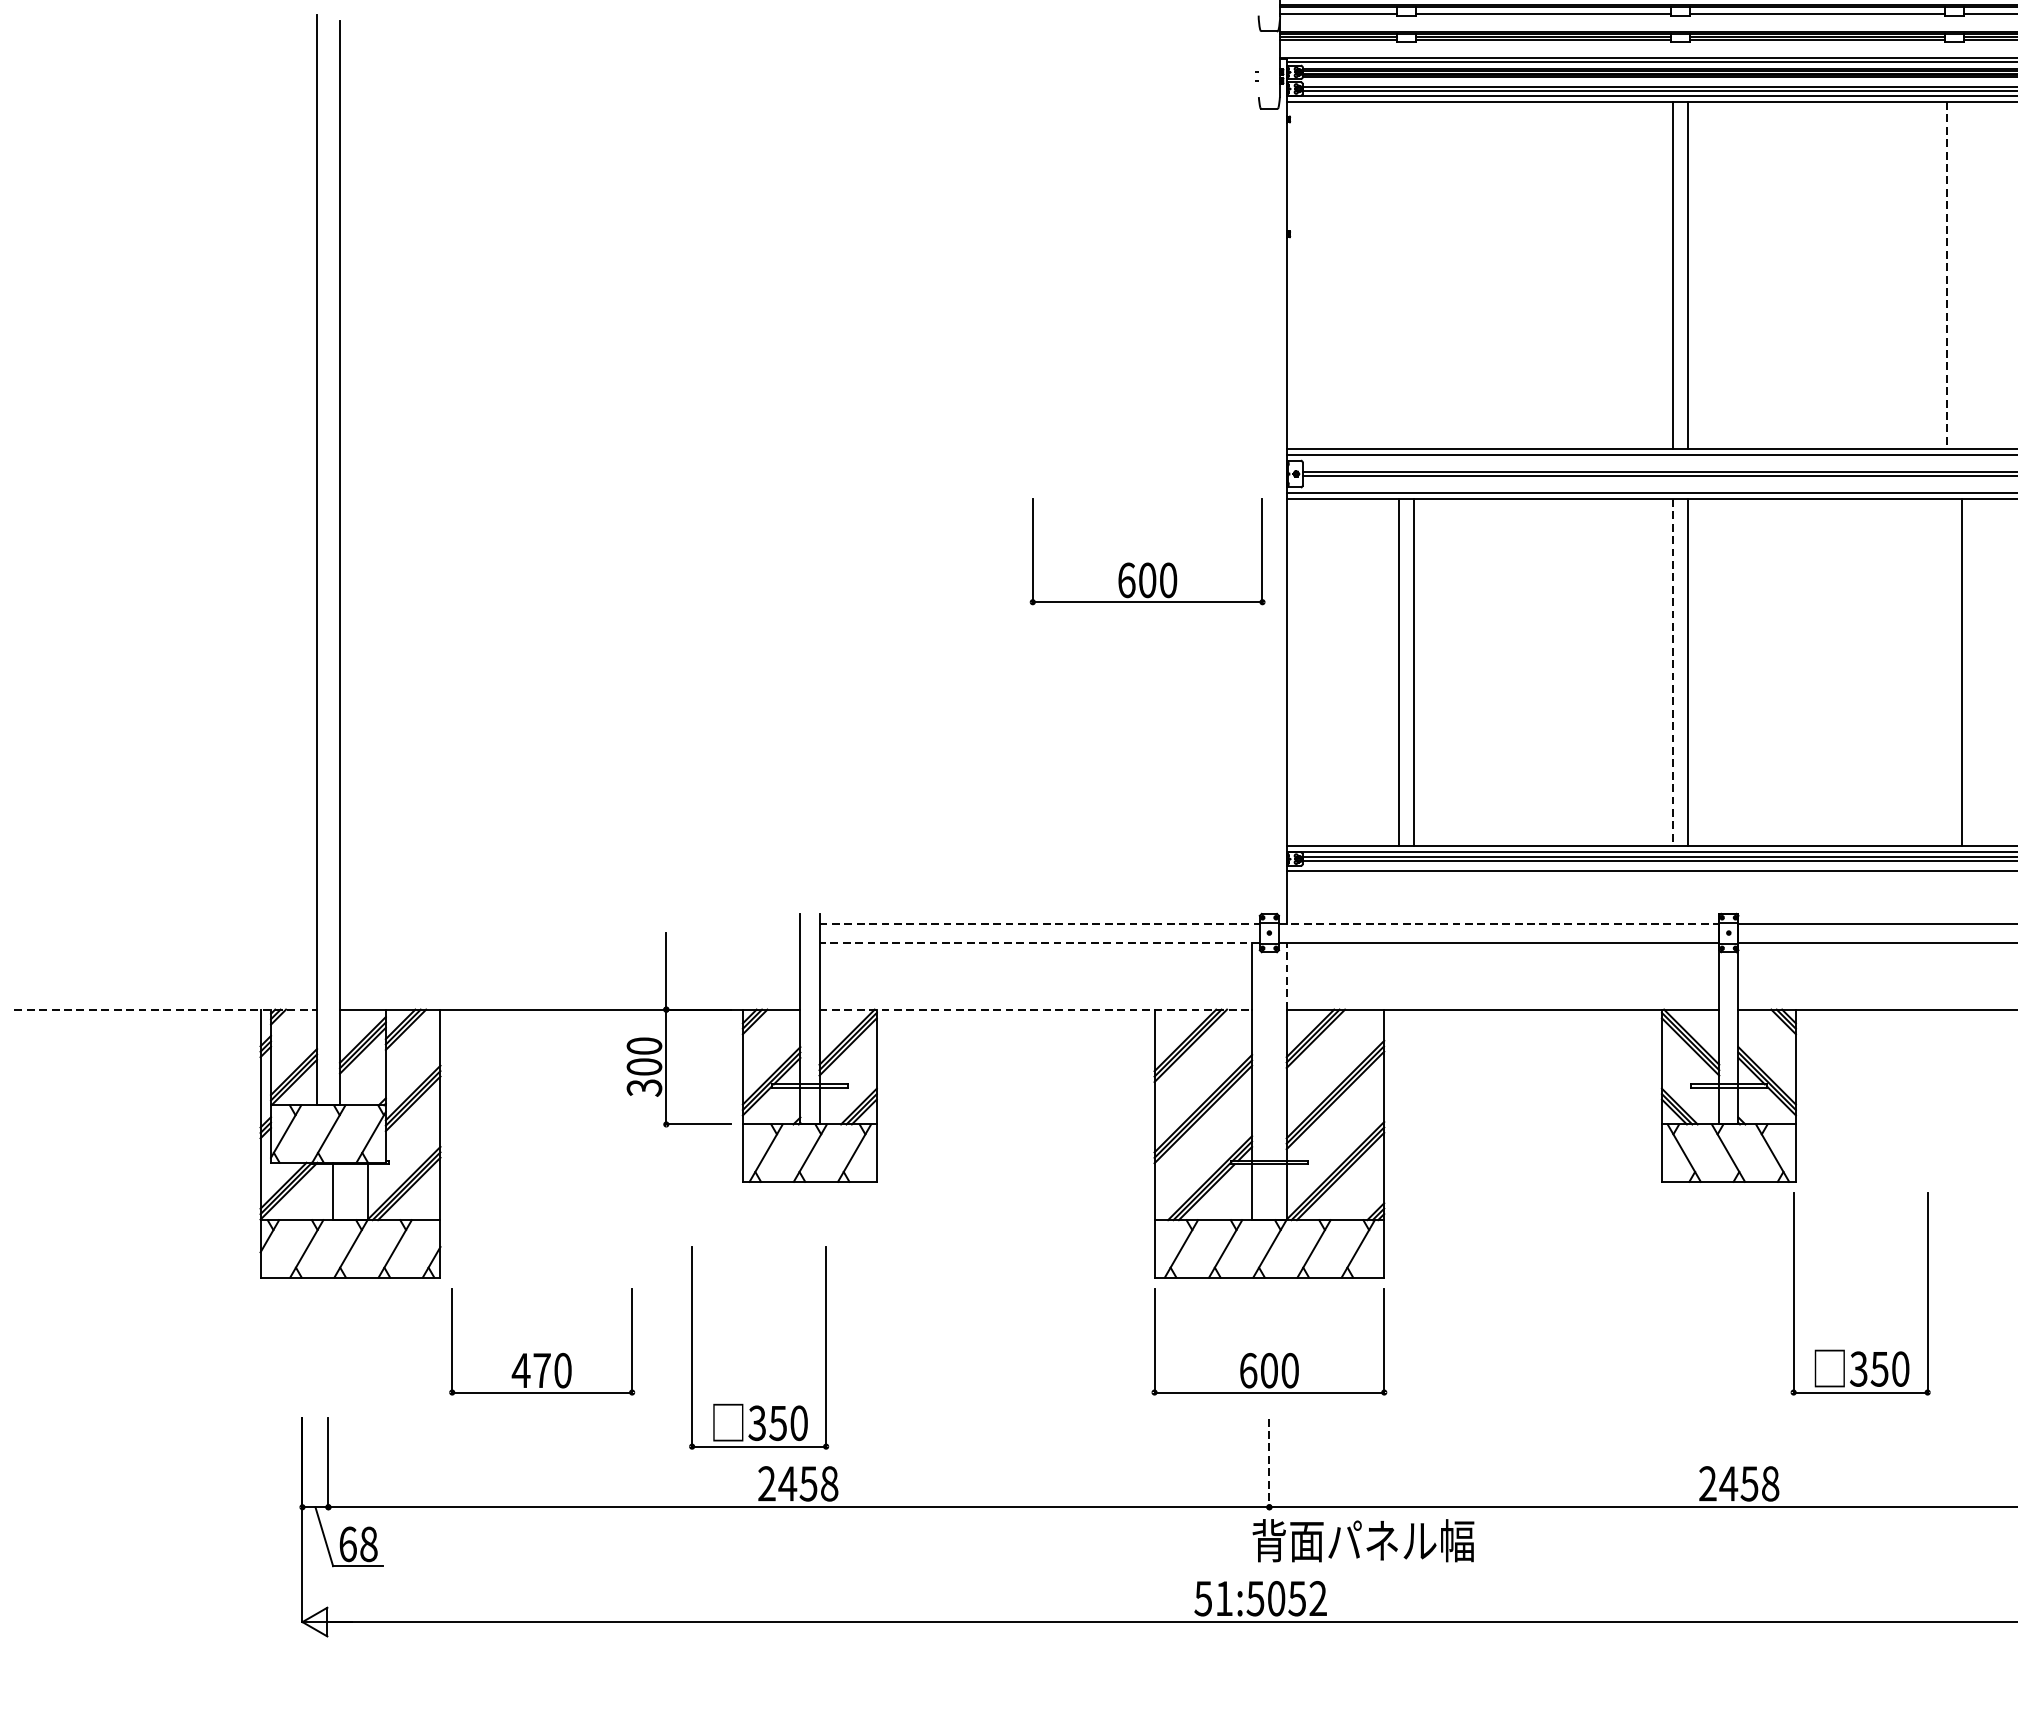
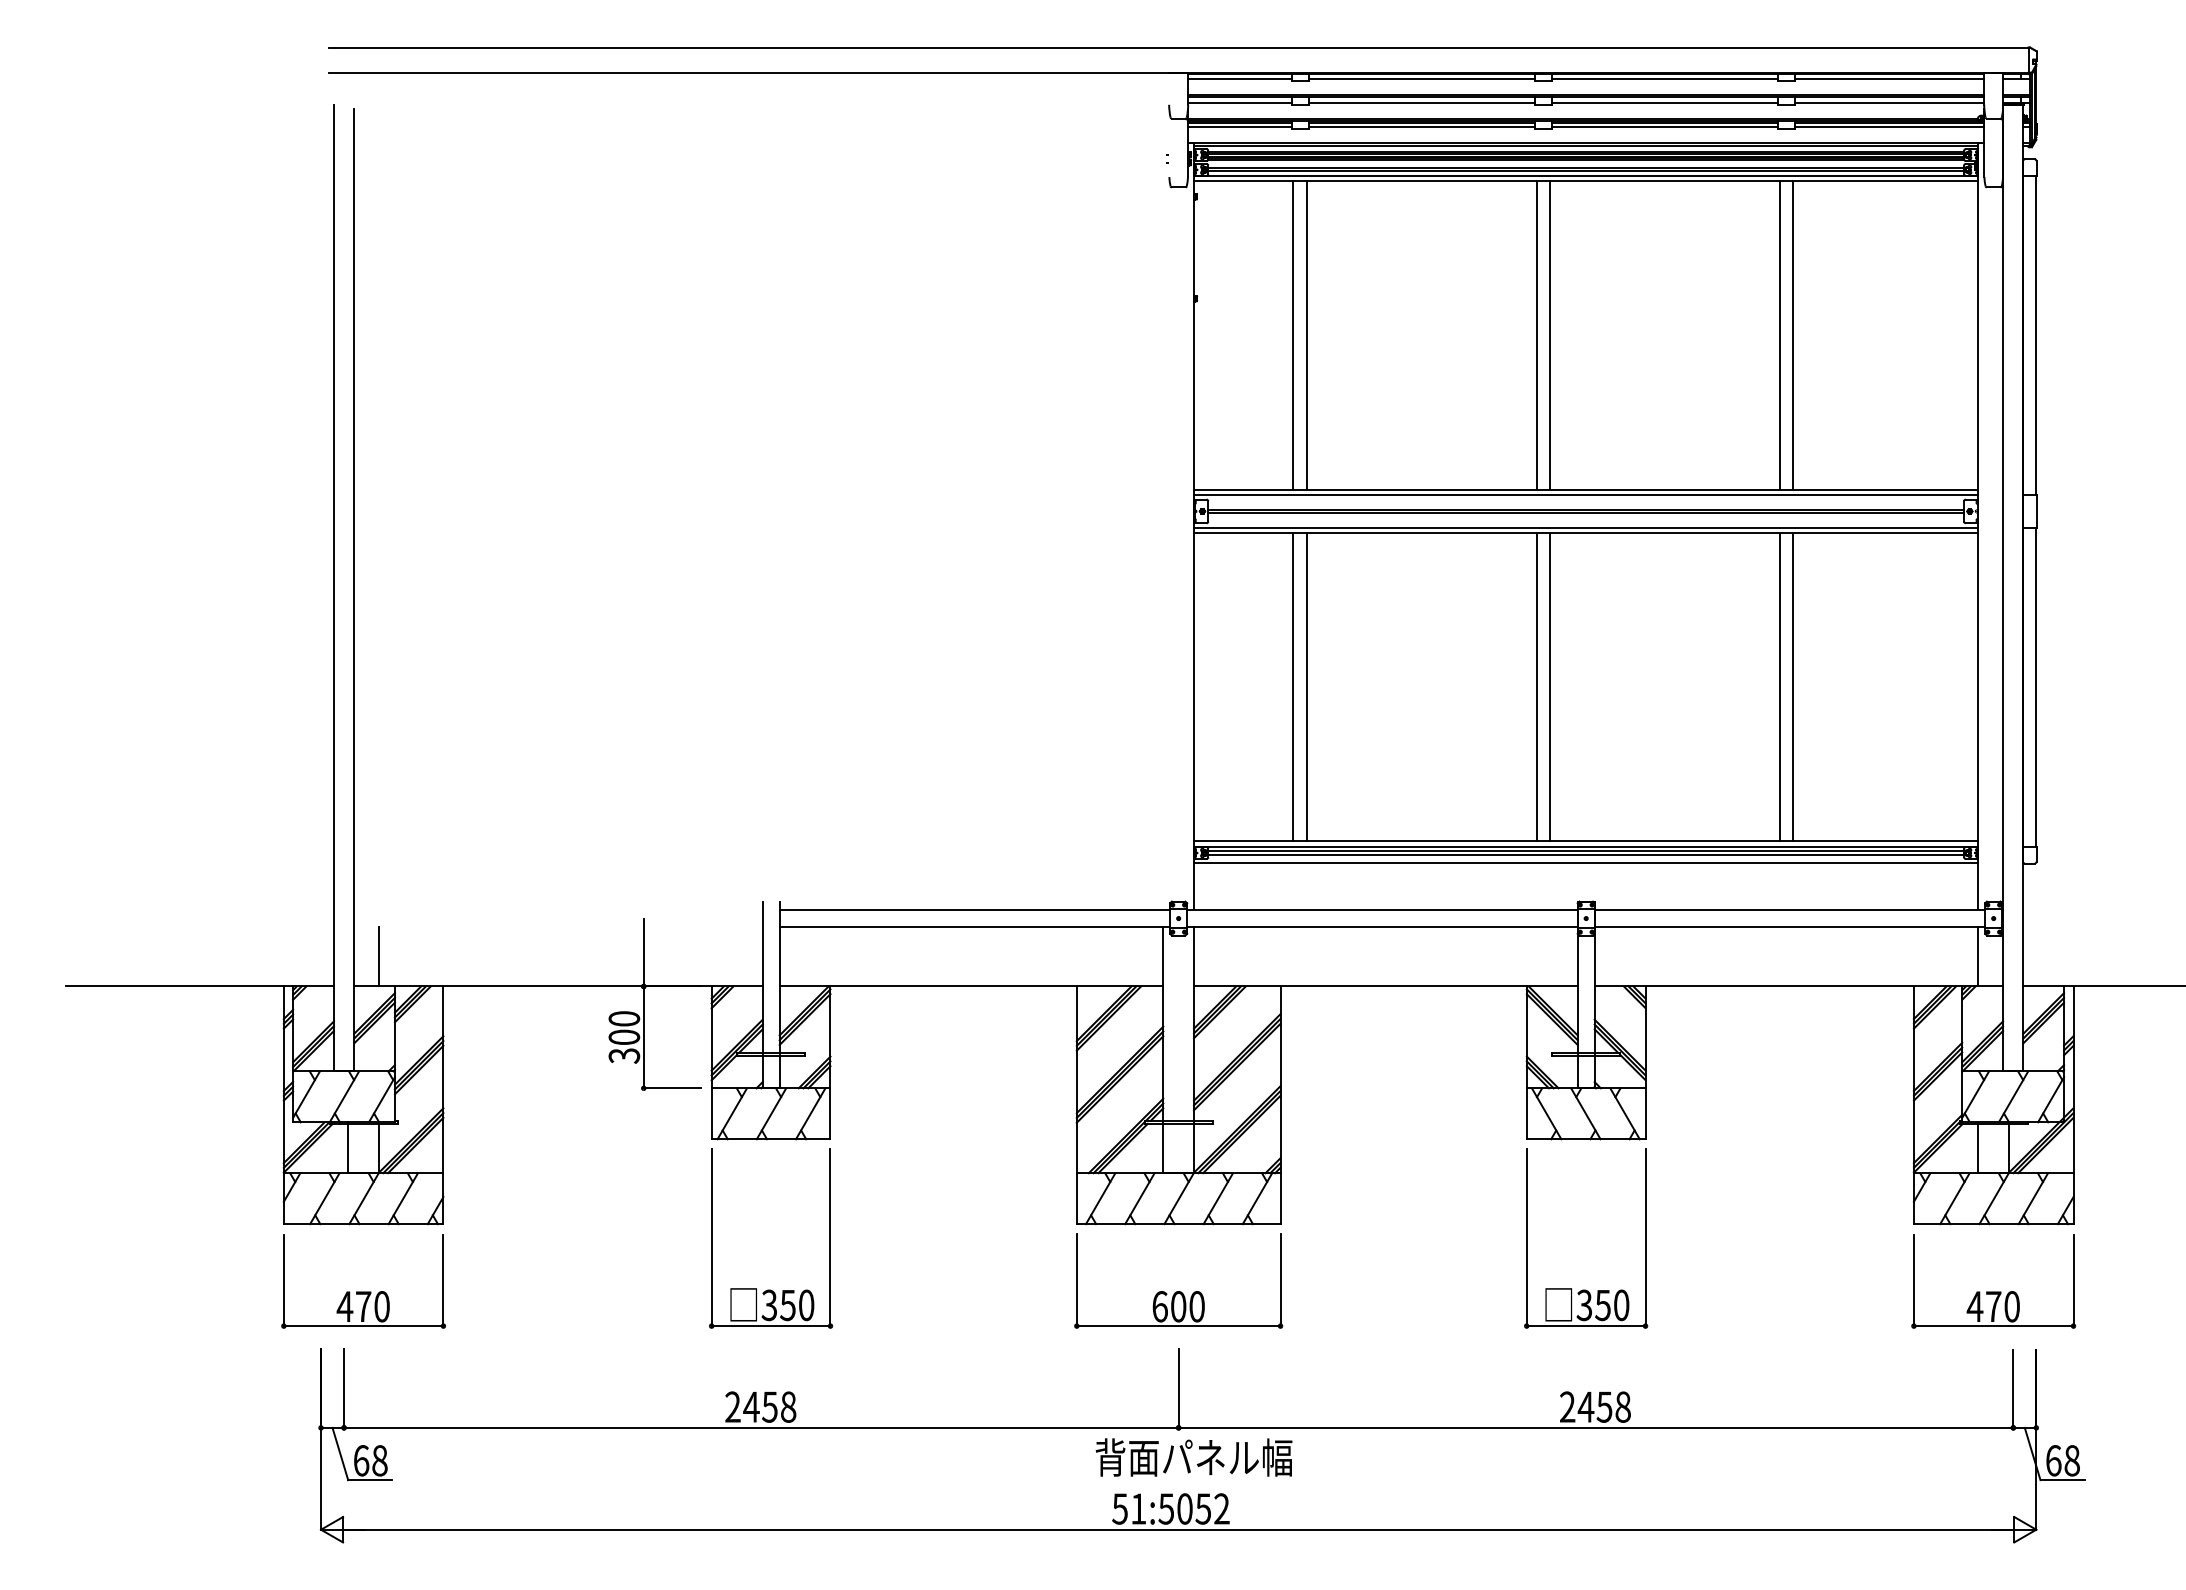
line: (1398, 275) -> (1293, 335), added
line: (1414, 275) -> (1307, 335), added
line: (1946, 275) -> (1779, 335), dashed -> solid
line: (1962, 275) -> (1793, 335), added
part: (1147, 563) -> (1070, 590), removed
line: (1672, 672) -> (1536, 687), dashed -> solid
line: (1946, 672) -> (1779, 687), added
line: (1040, 923) -> (975, 910), dashed -> solid
line: (1499, 923) -> (1382, 910), dashed -> solid
line: (1039, 943) -> (974, 927), dashed -> solid
line: (367, 975) -> (378, 956), added
line: (1287, 975) -> (1194, 956), dashed -> solid
line: (166, 1009) -> (200, 986), dashed -> solid
line: (1035, 1009) -> (971, 986), dashed -> solid
part: (1859, 1351) -> (1585, 1289), moved
part: (542, 1353) -> (363, 1291), moved
part: (758, 1405) -> (770, 1289), moved
line: (1269, 1463) -> (1178, 1389), dashed -> solid
text: (1362, 1540) -> (1193, 1457), moved

